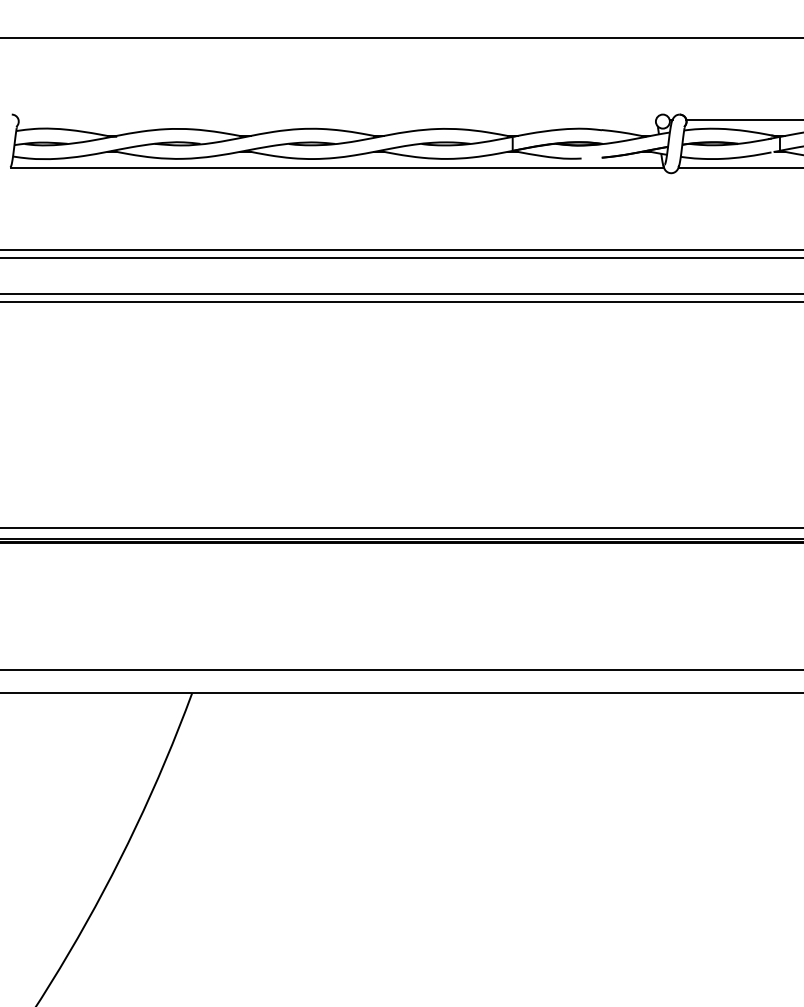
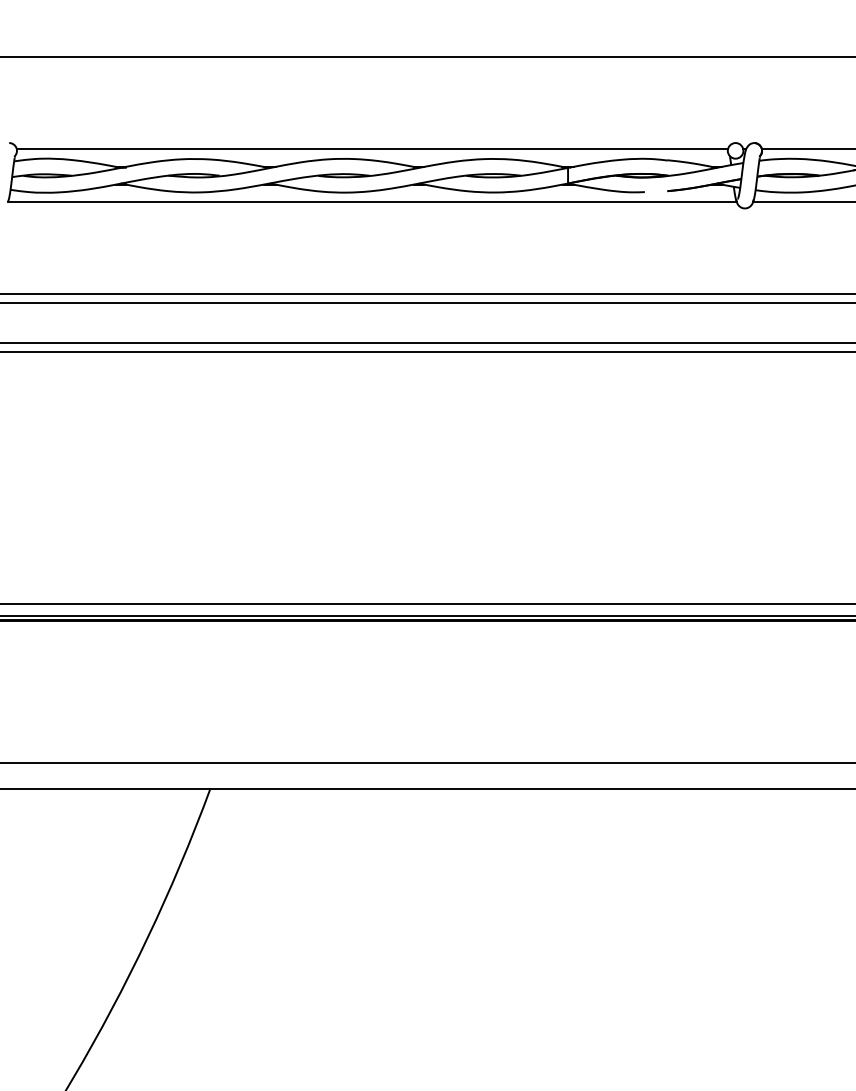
line: (337, 120) -> (372, 149), added

